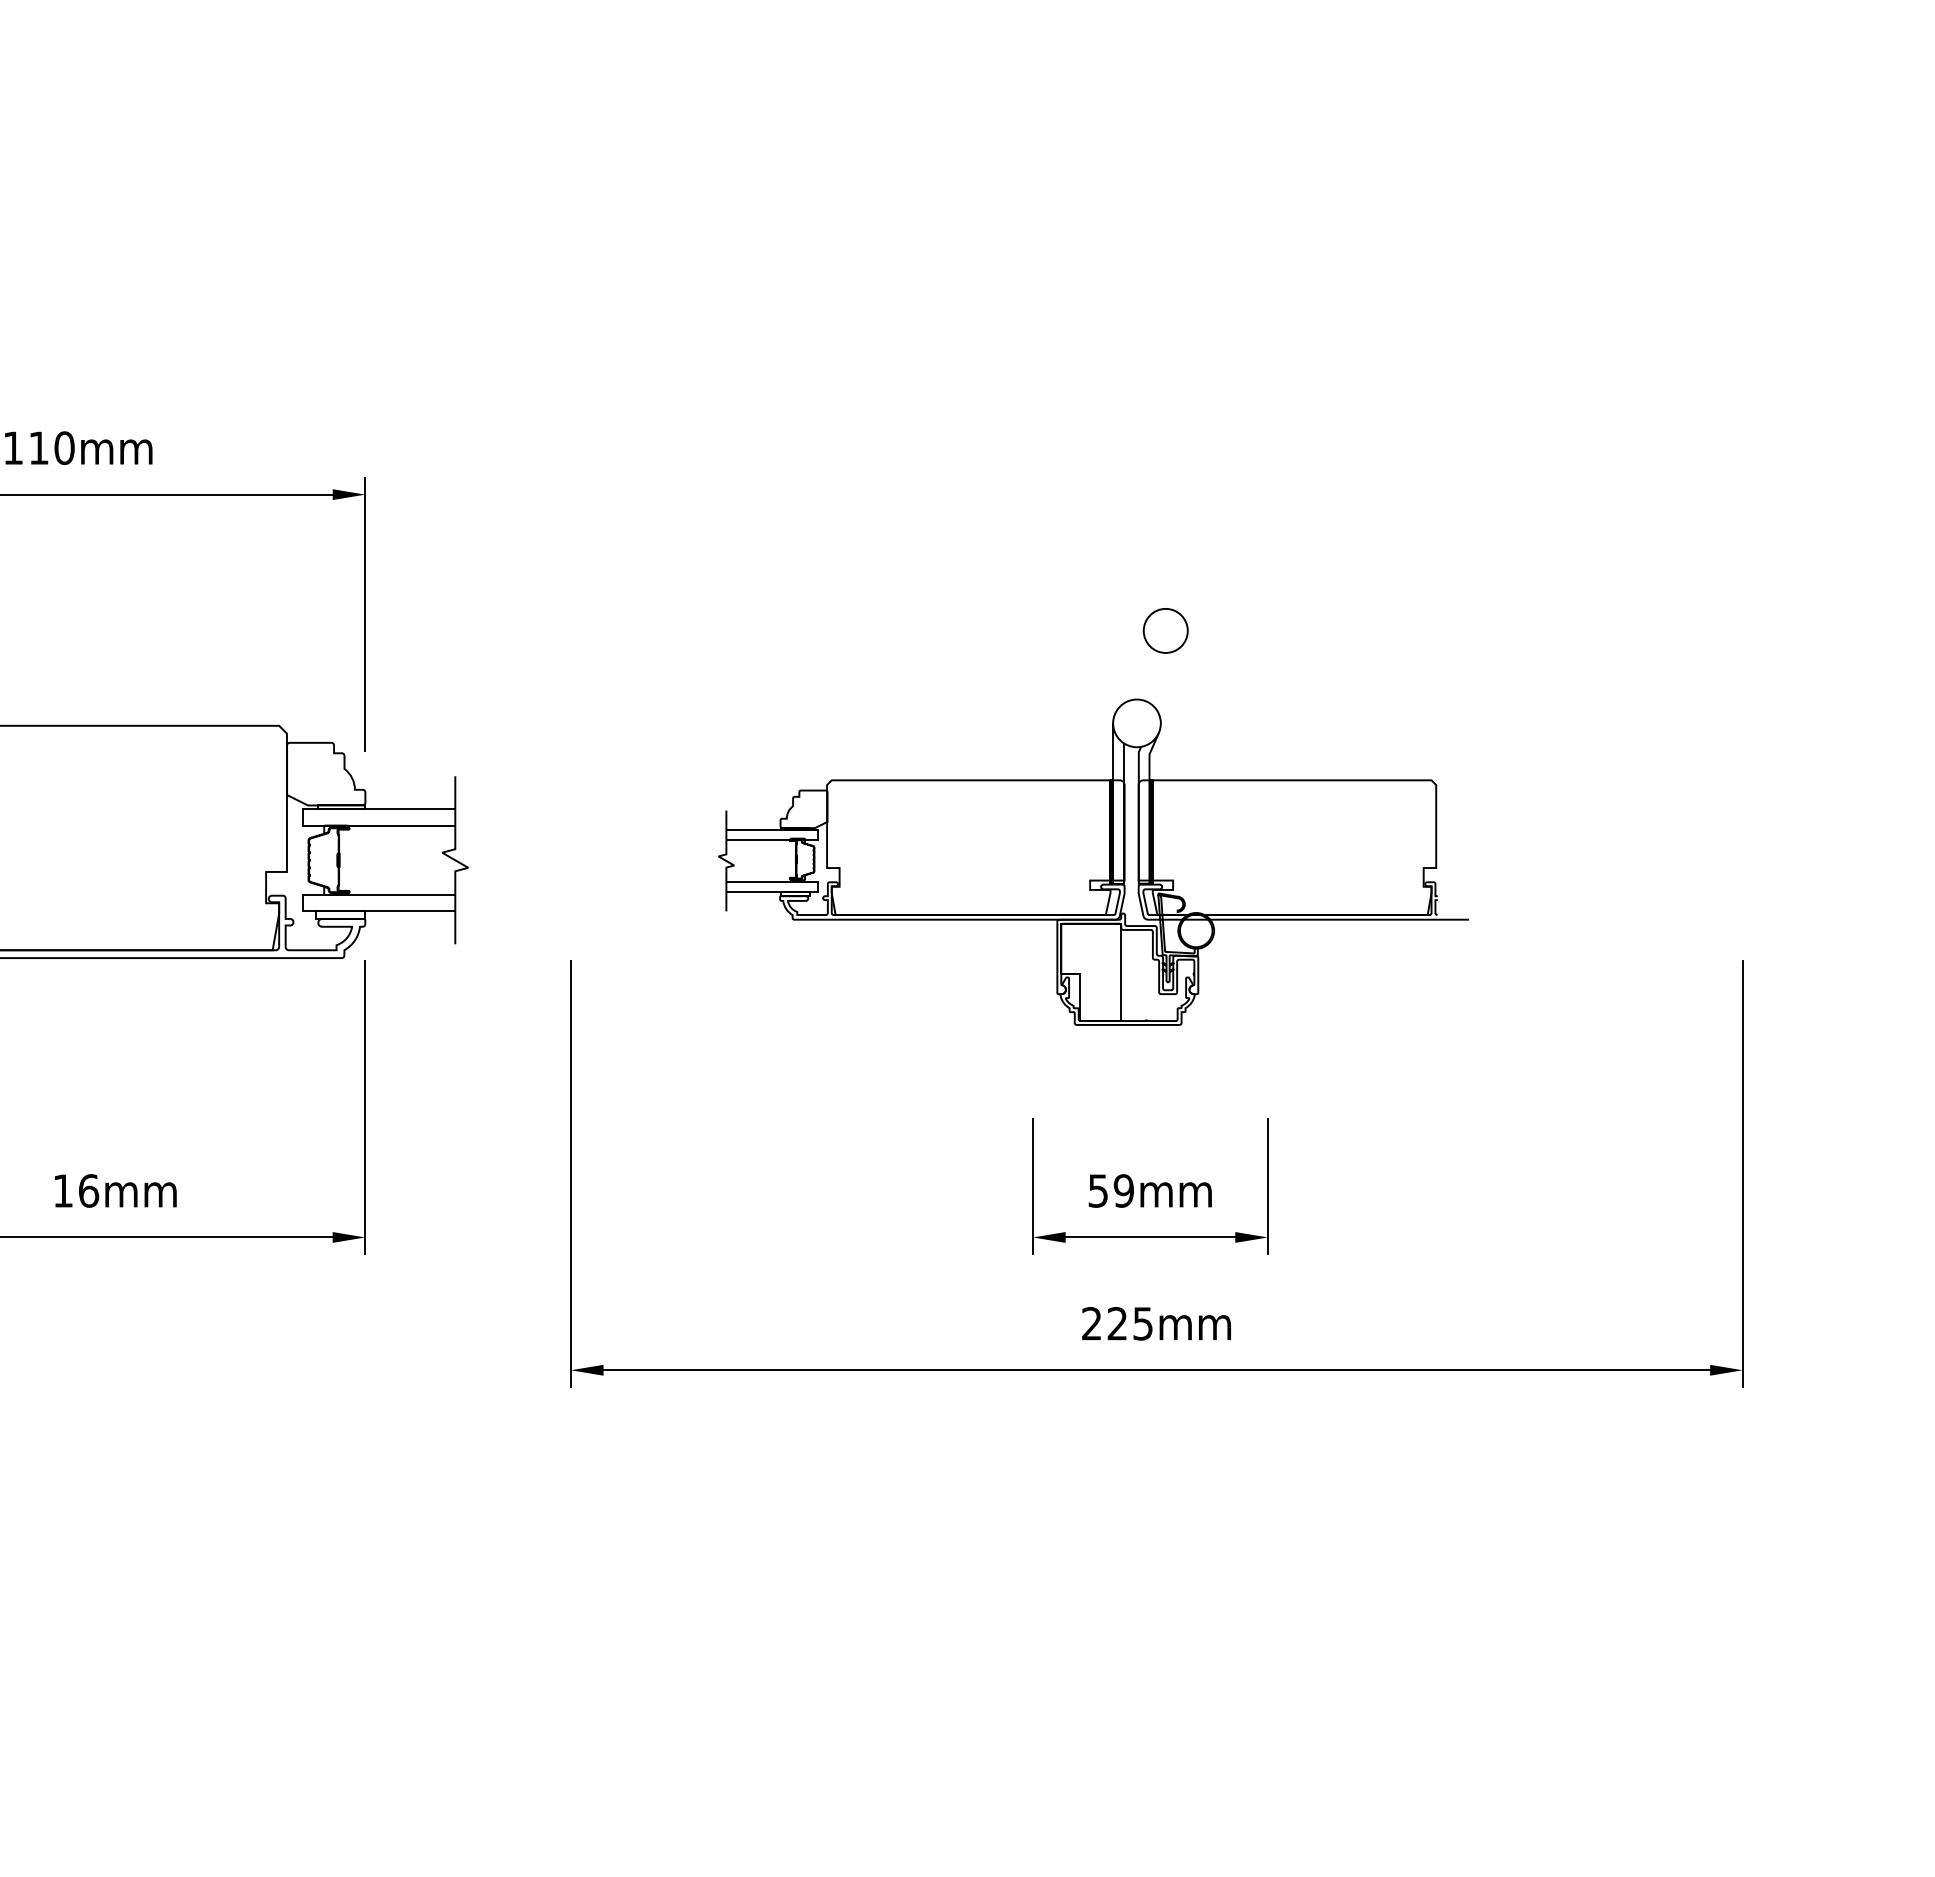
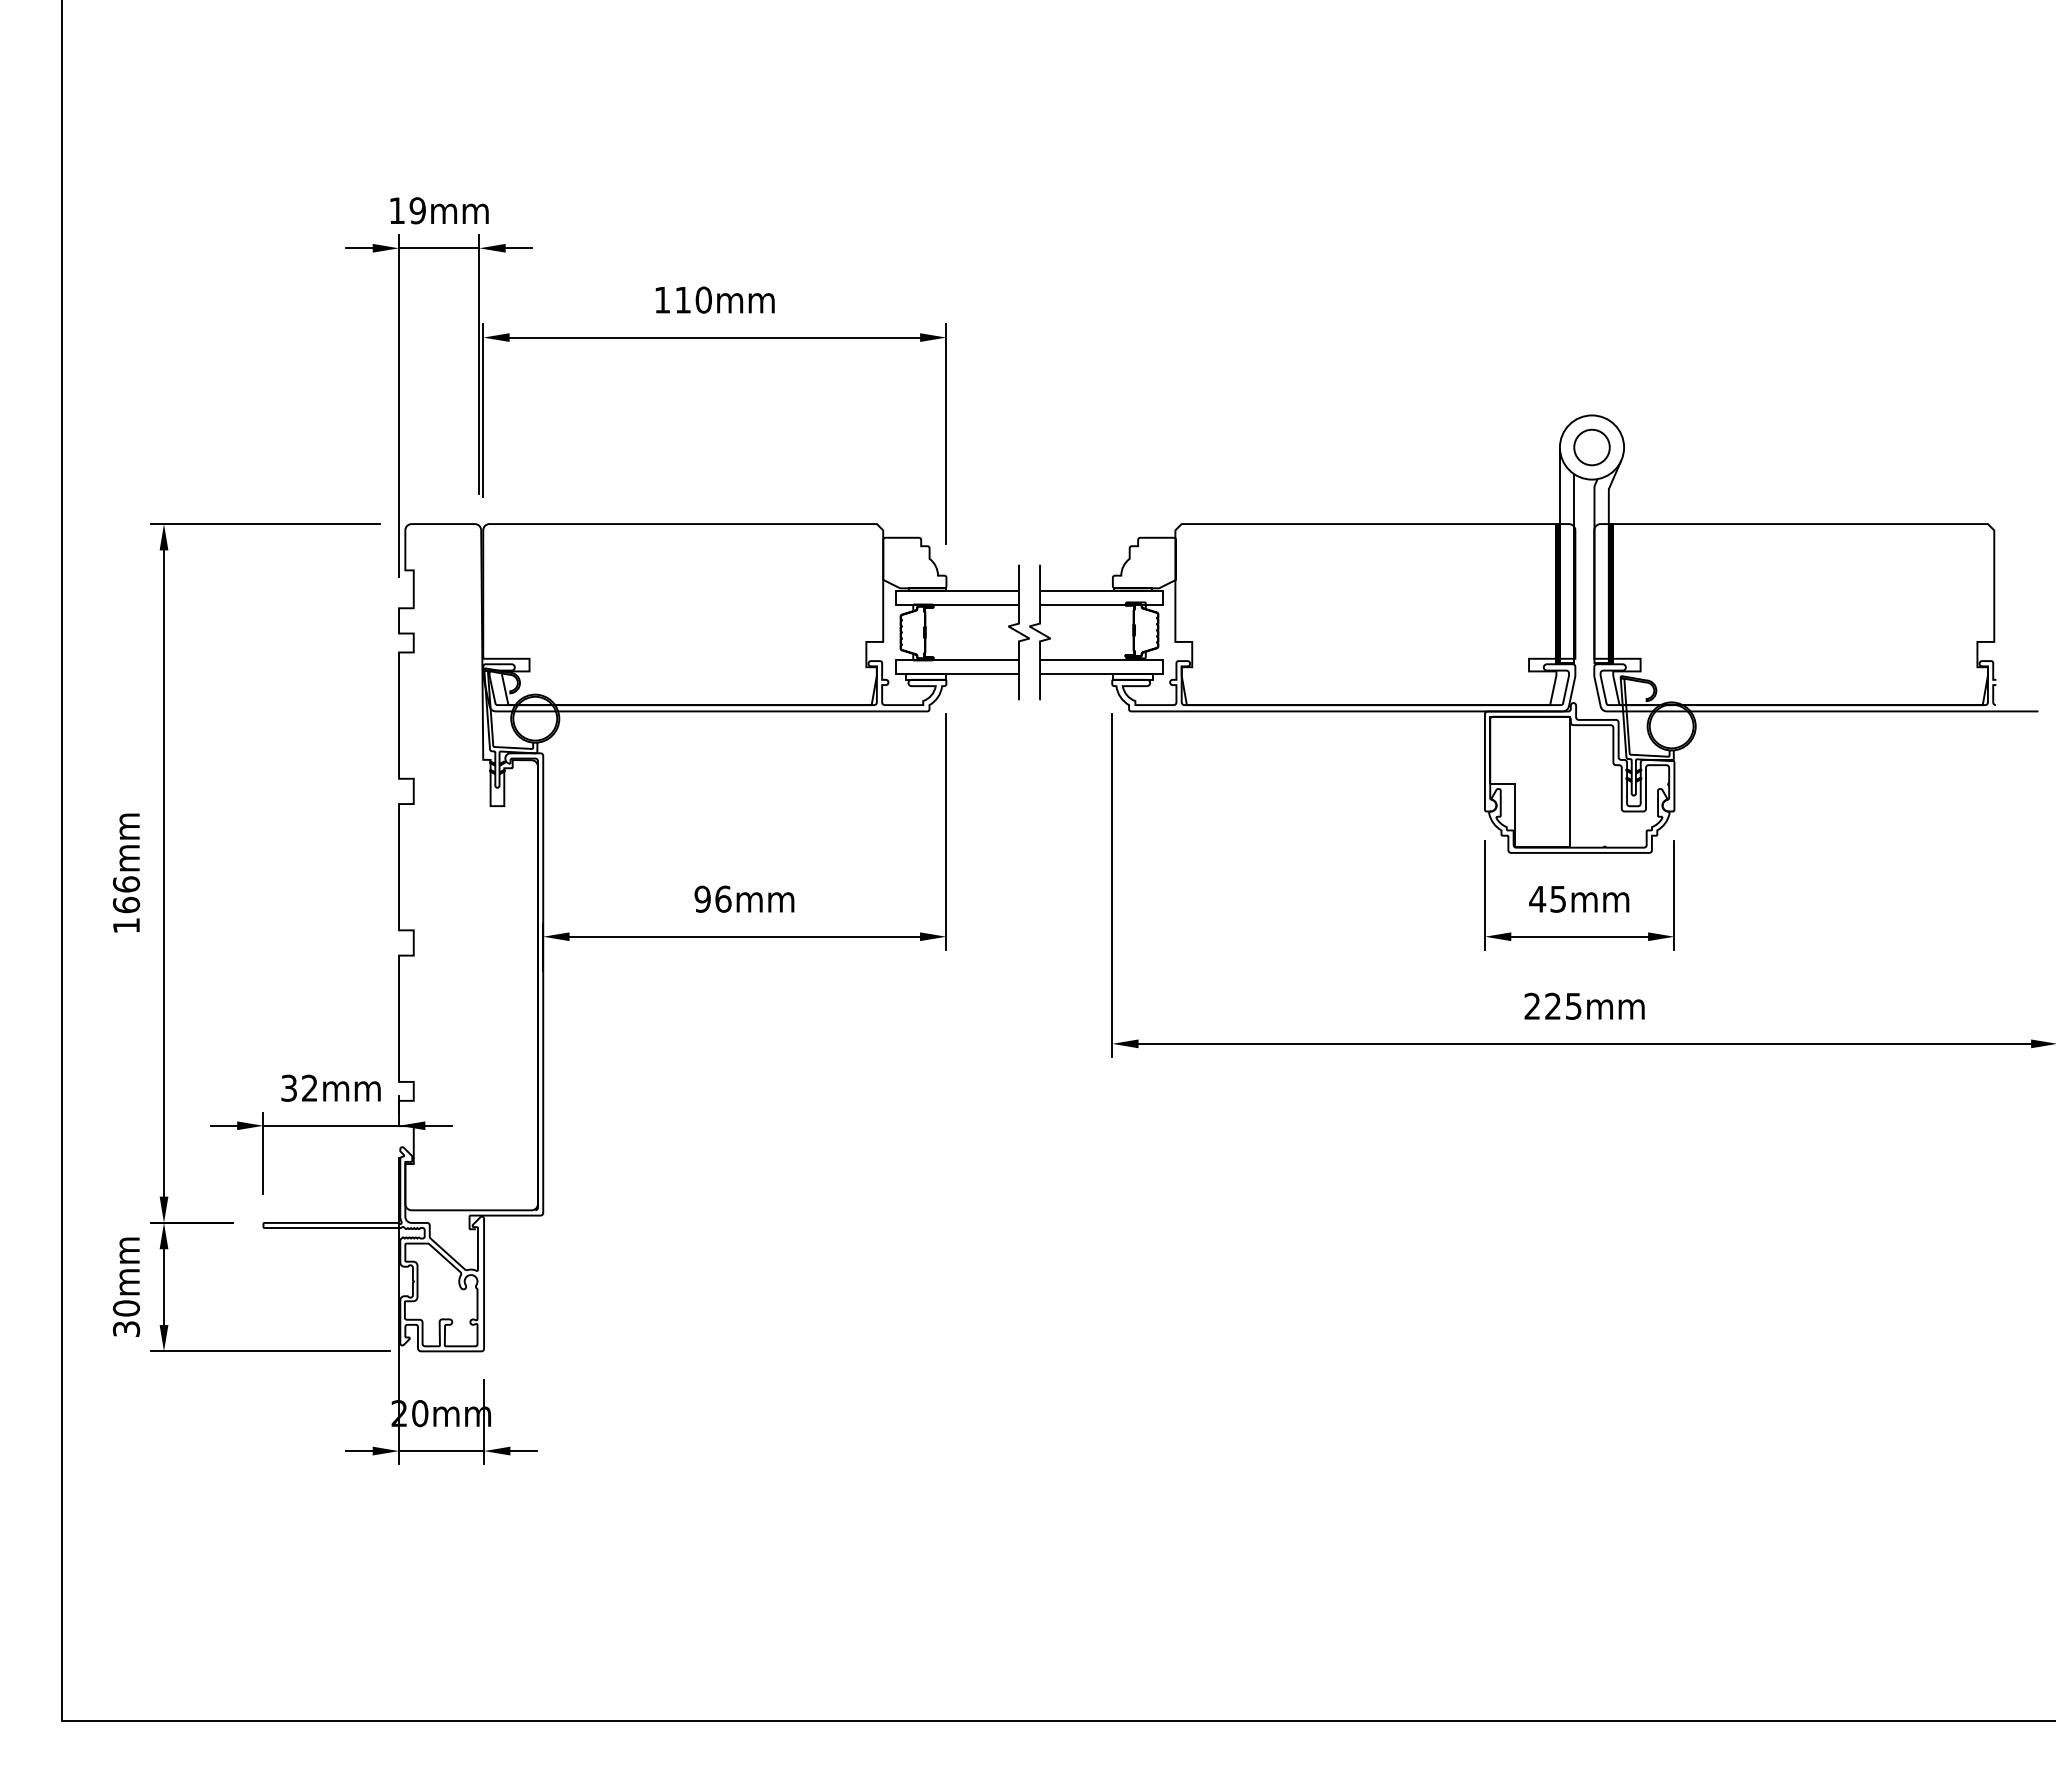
part: (1093, 861) -> (1533, 633), size x1.67
text: (62, 1190) -> (702, 898), 16mm -> 96mm
text: (1110, 1190) -> (1547, 898), 59mm -> 45mm

